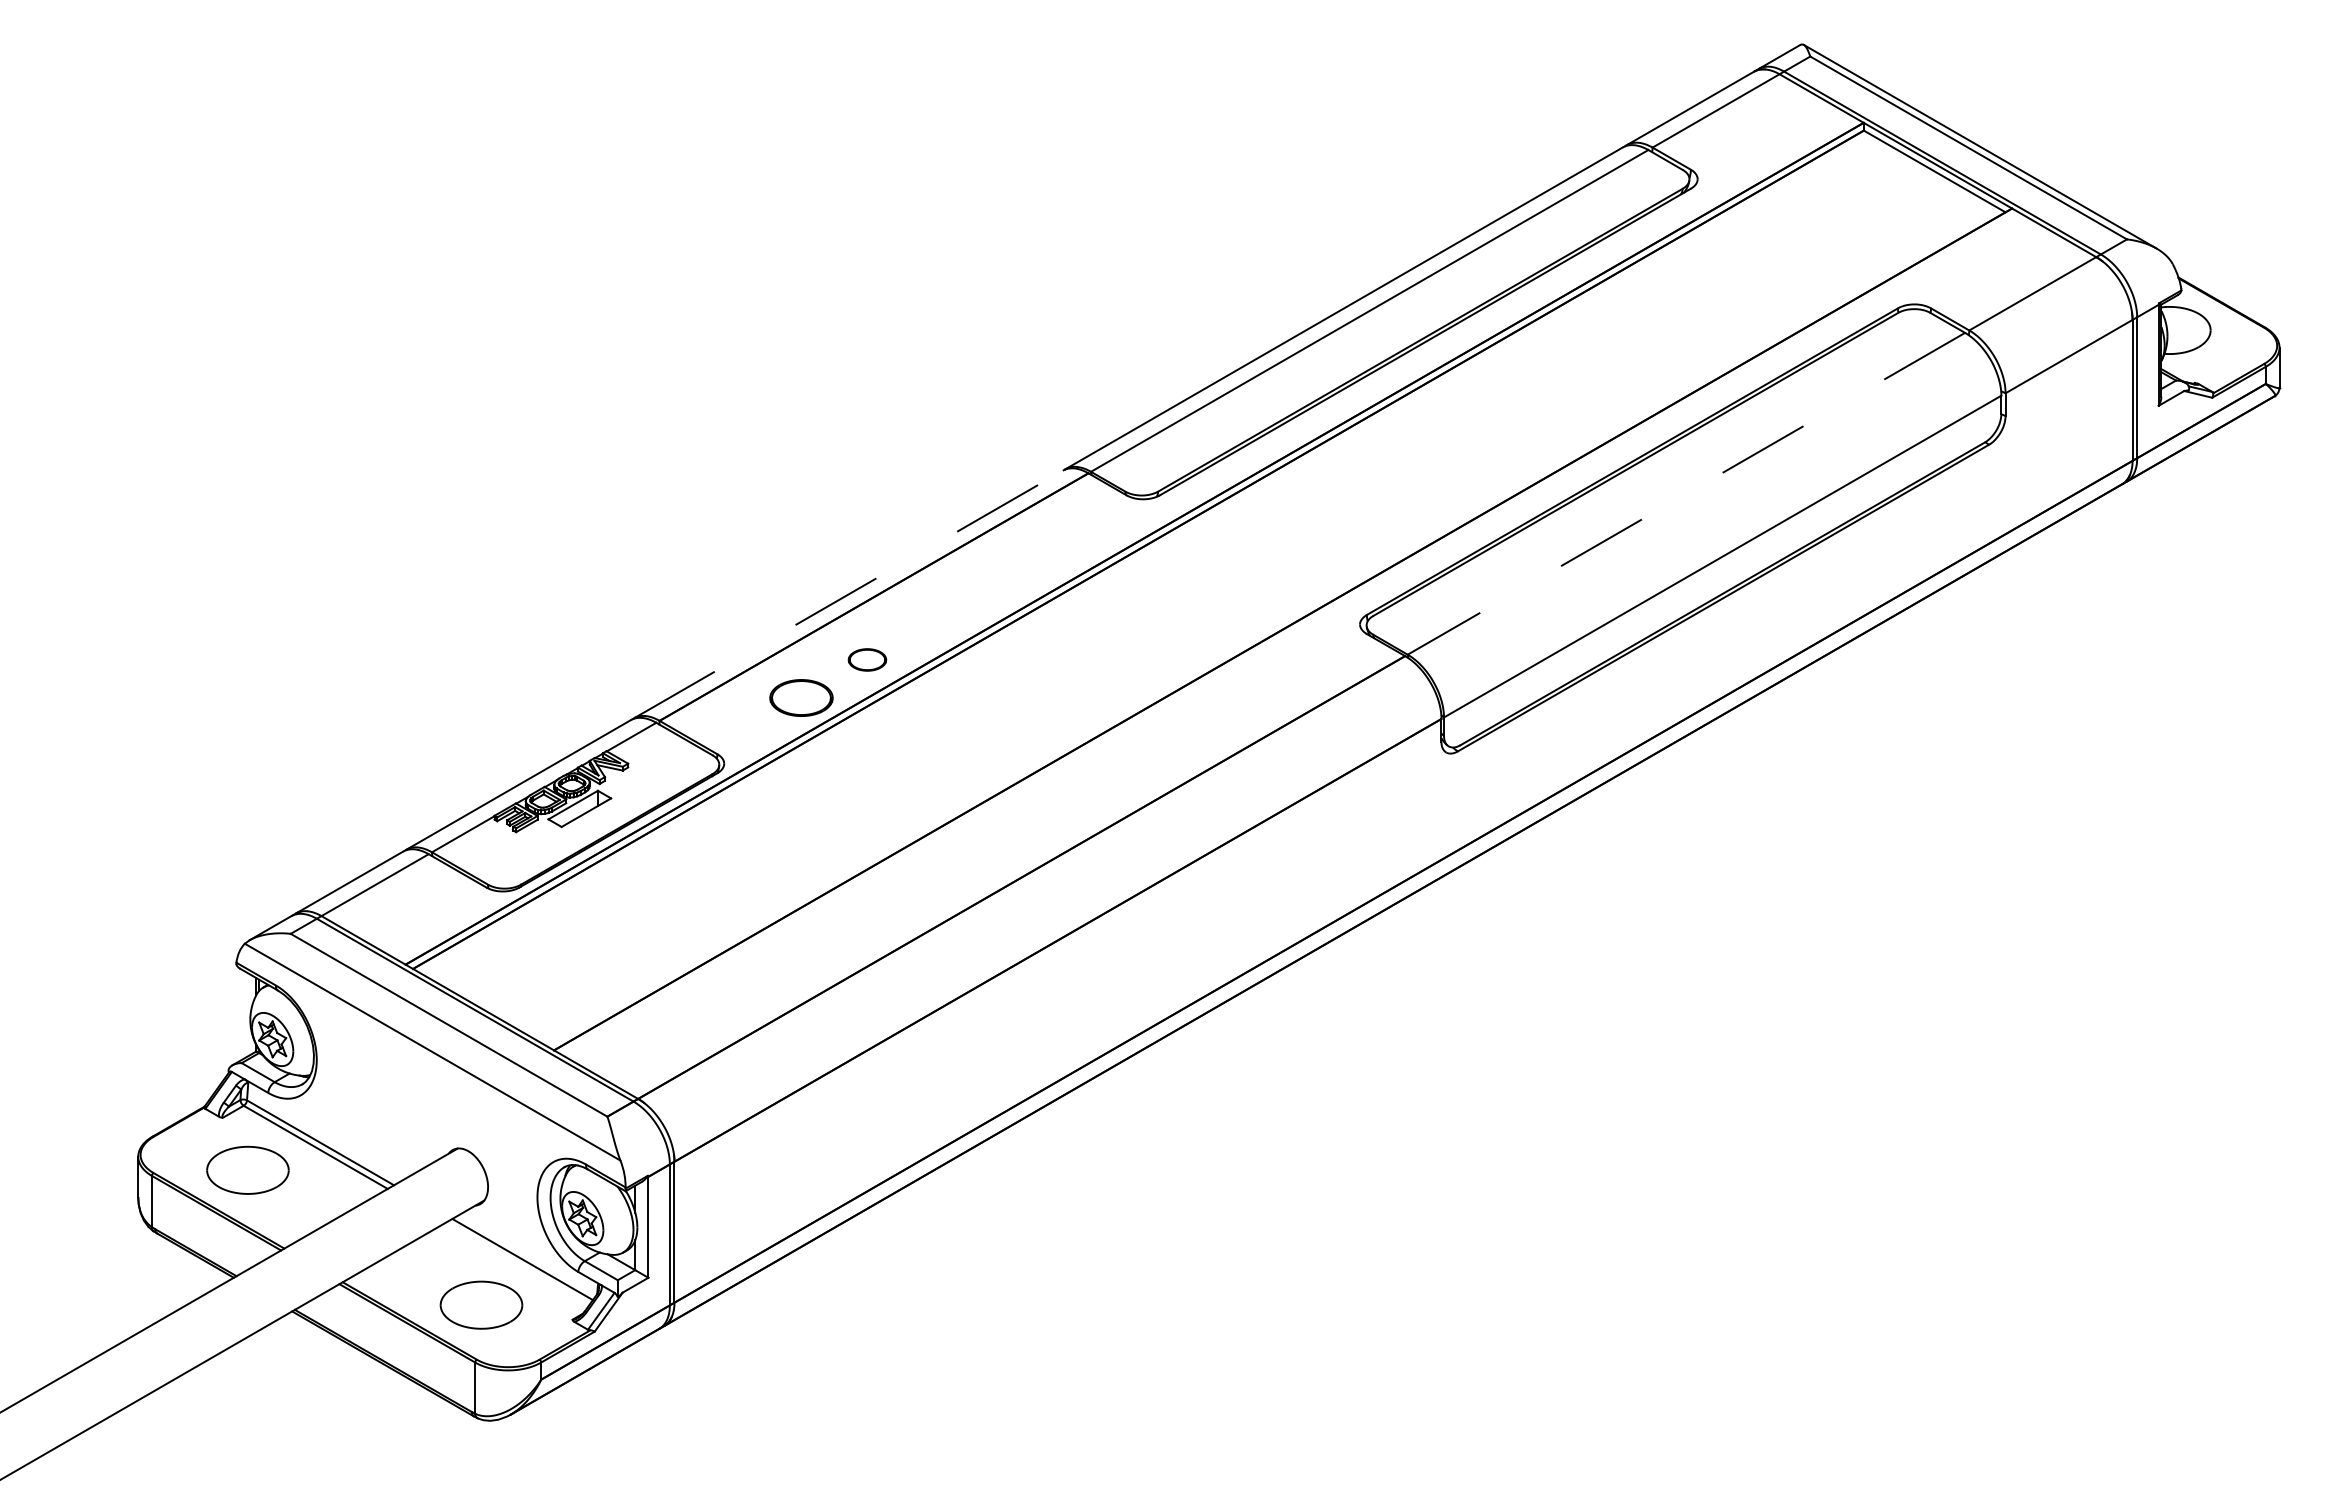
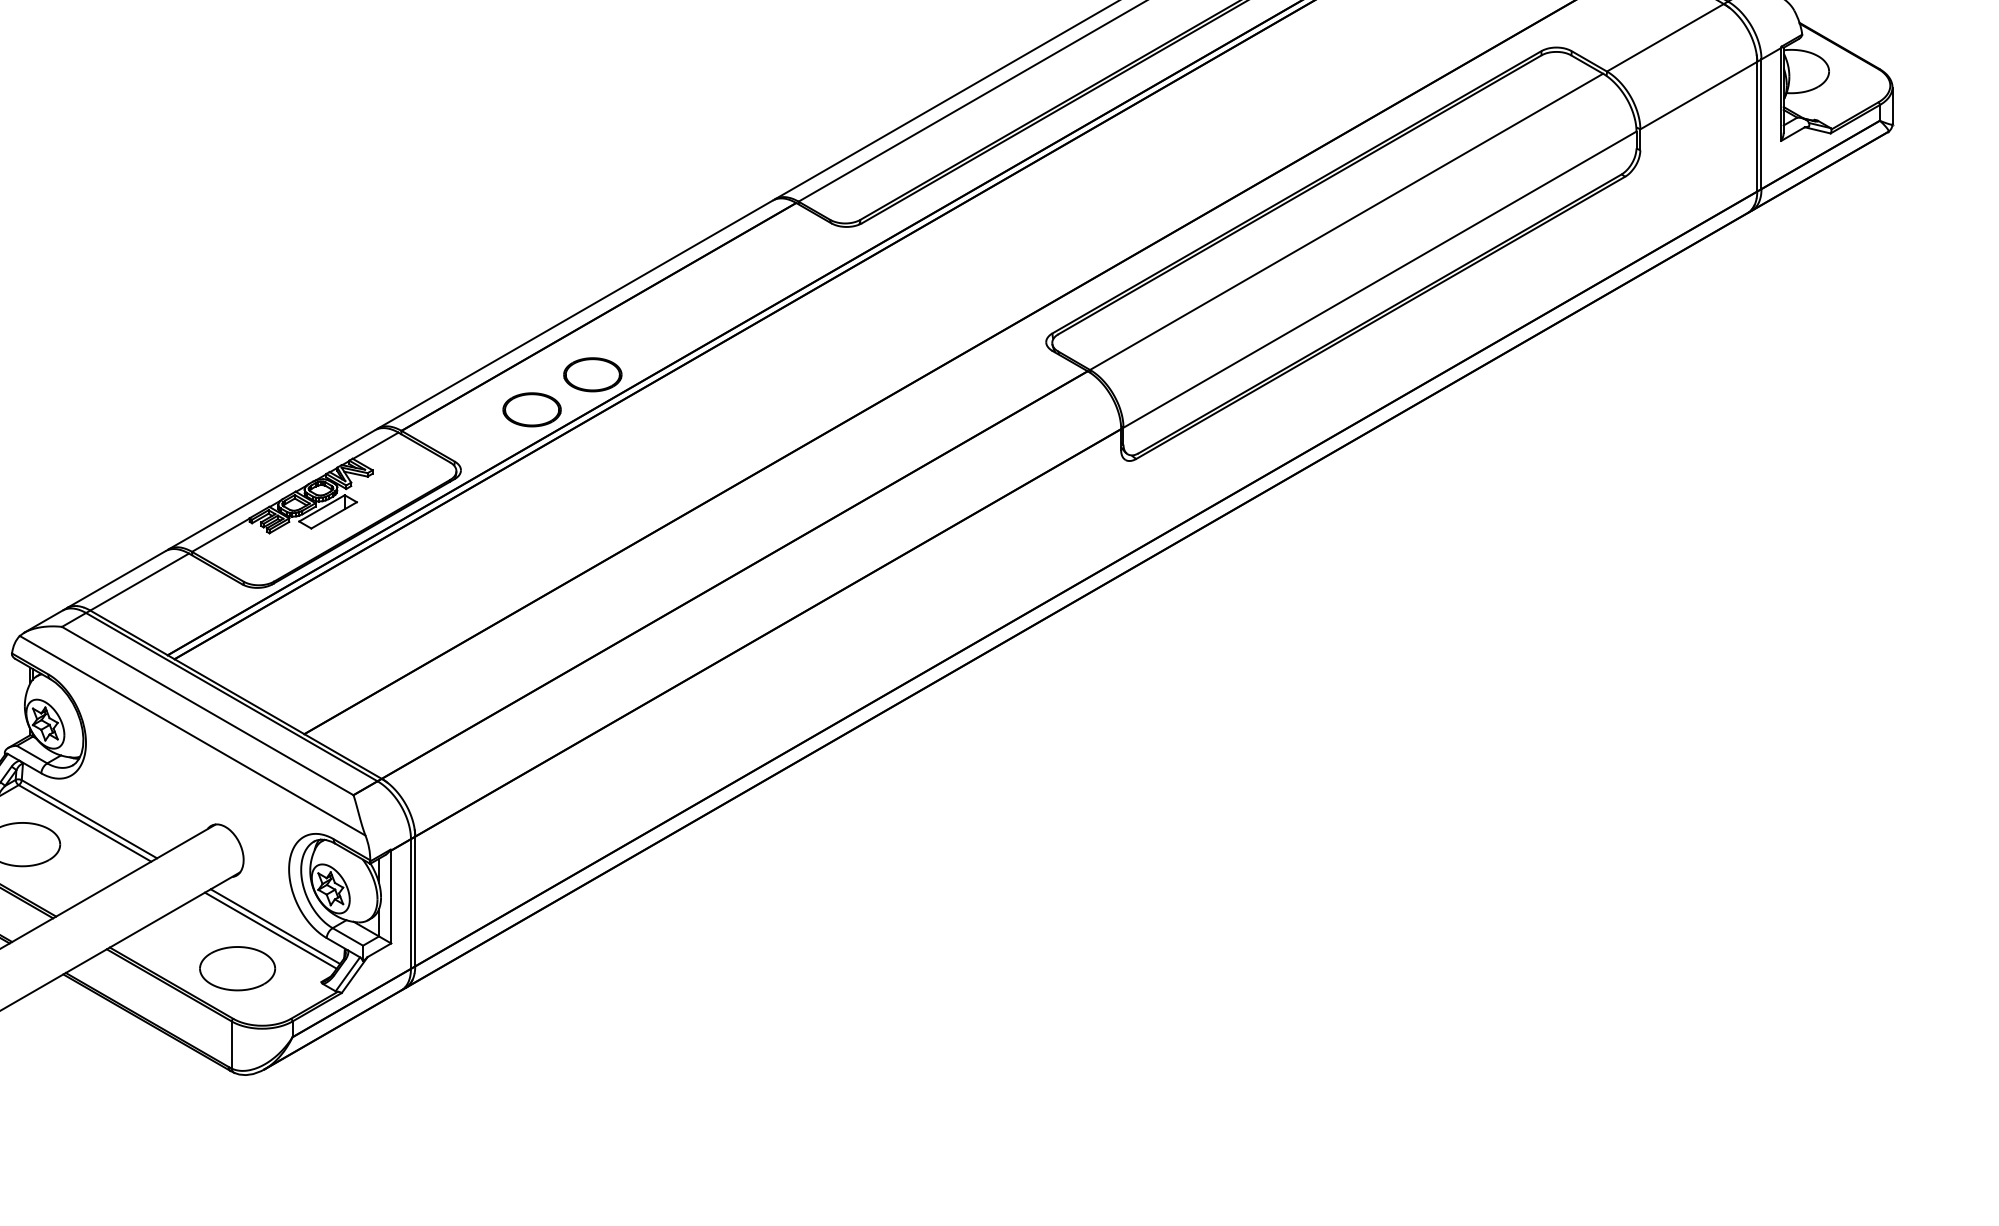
line: (1686, 493) -> (1346, 221), dashed -> solid
line: (848, 594) -> (575, 314), dashed -> solid
part: (867, 659) -> (592, 374), size x1.67
line: (517, 1263) -> (270, 930), added

